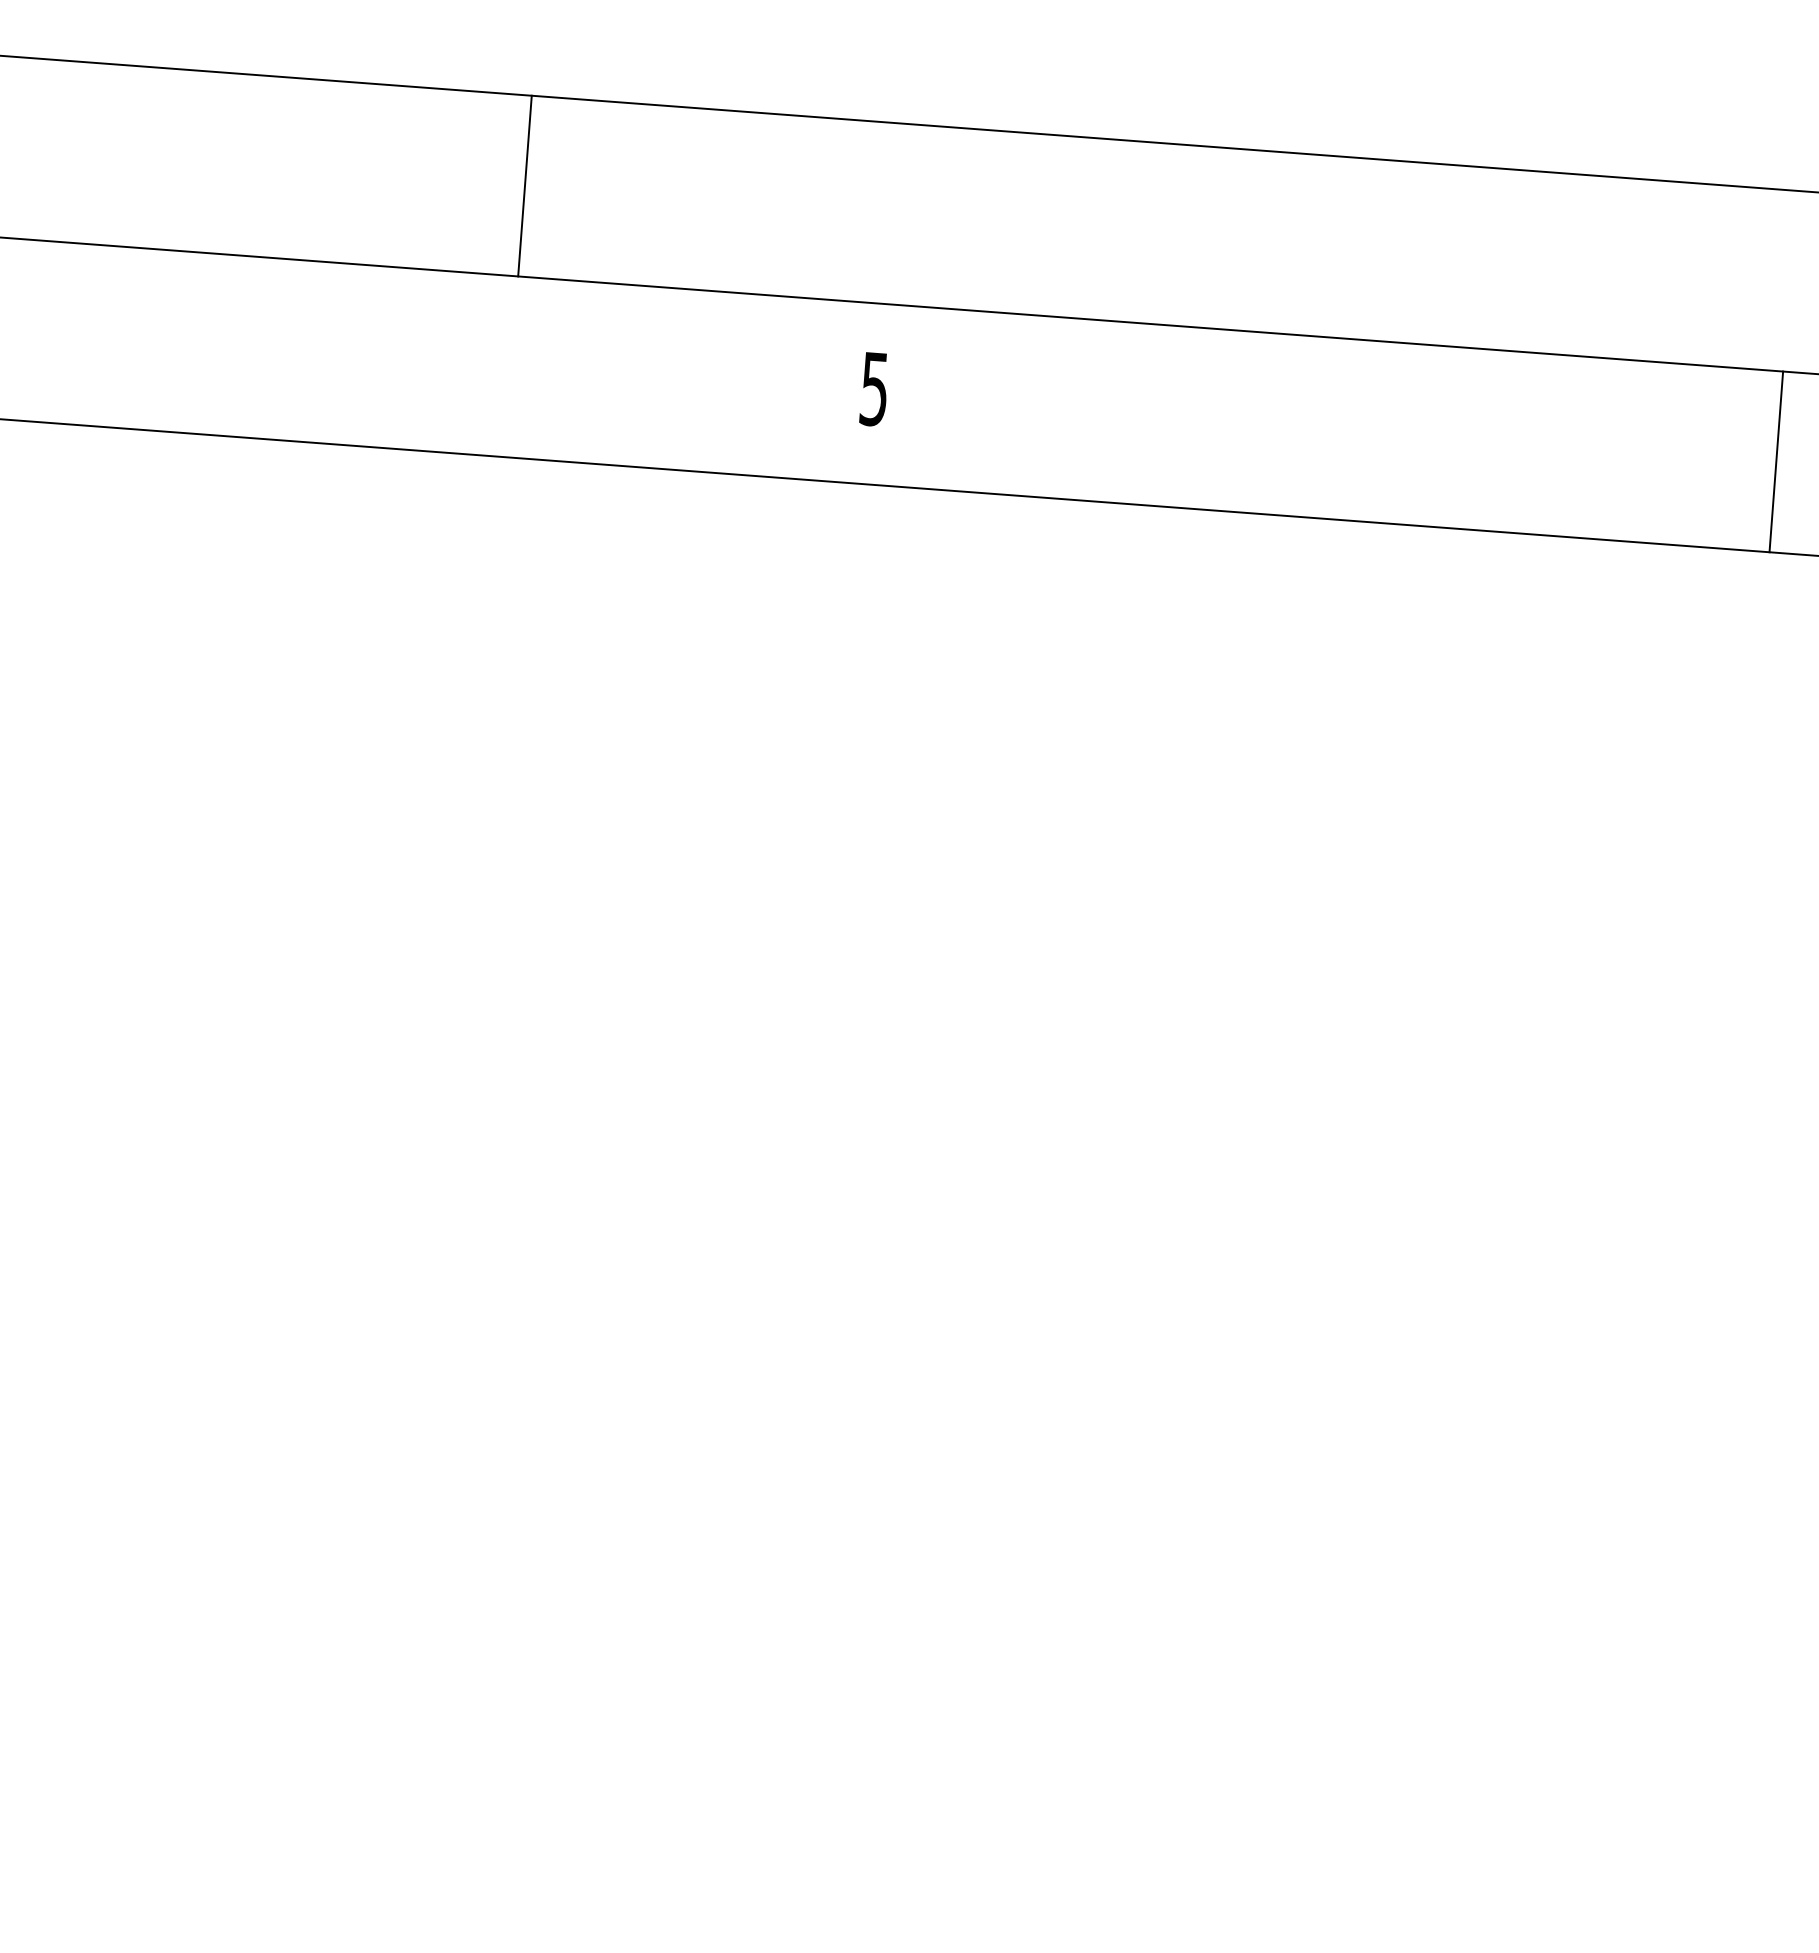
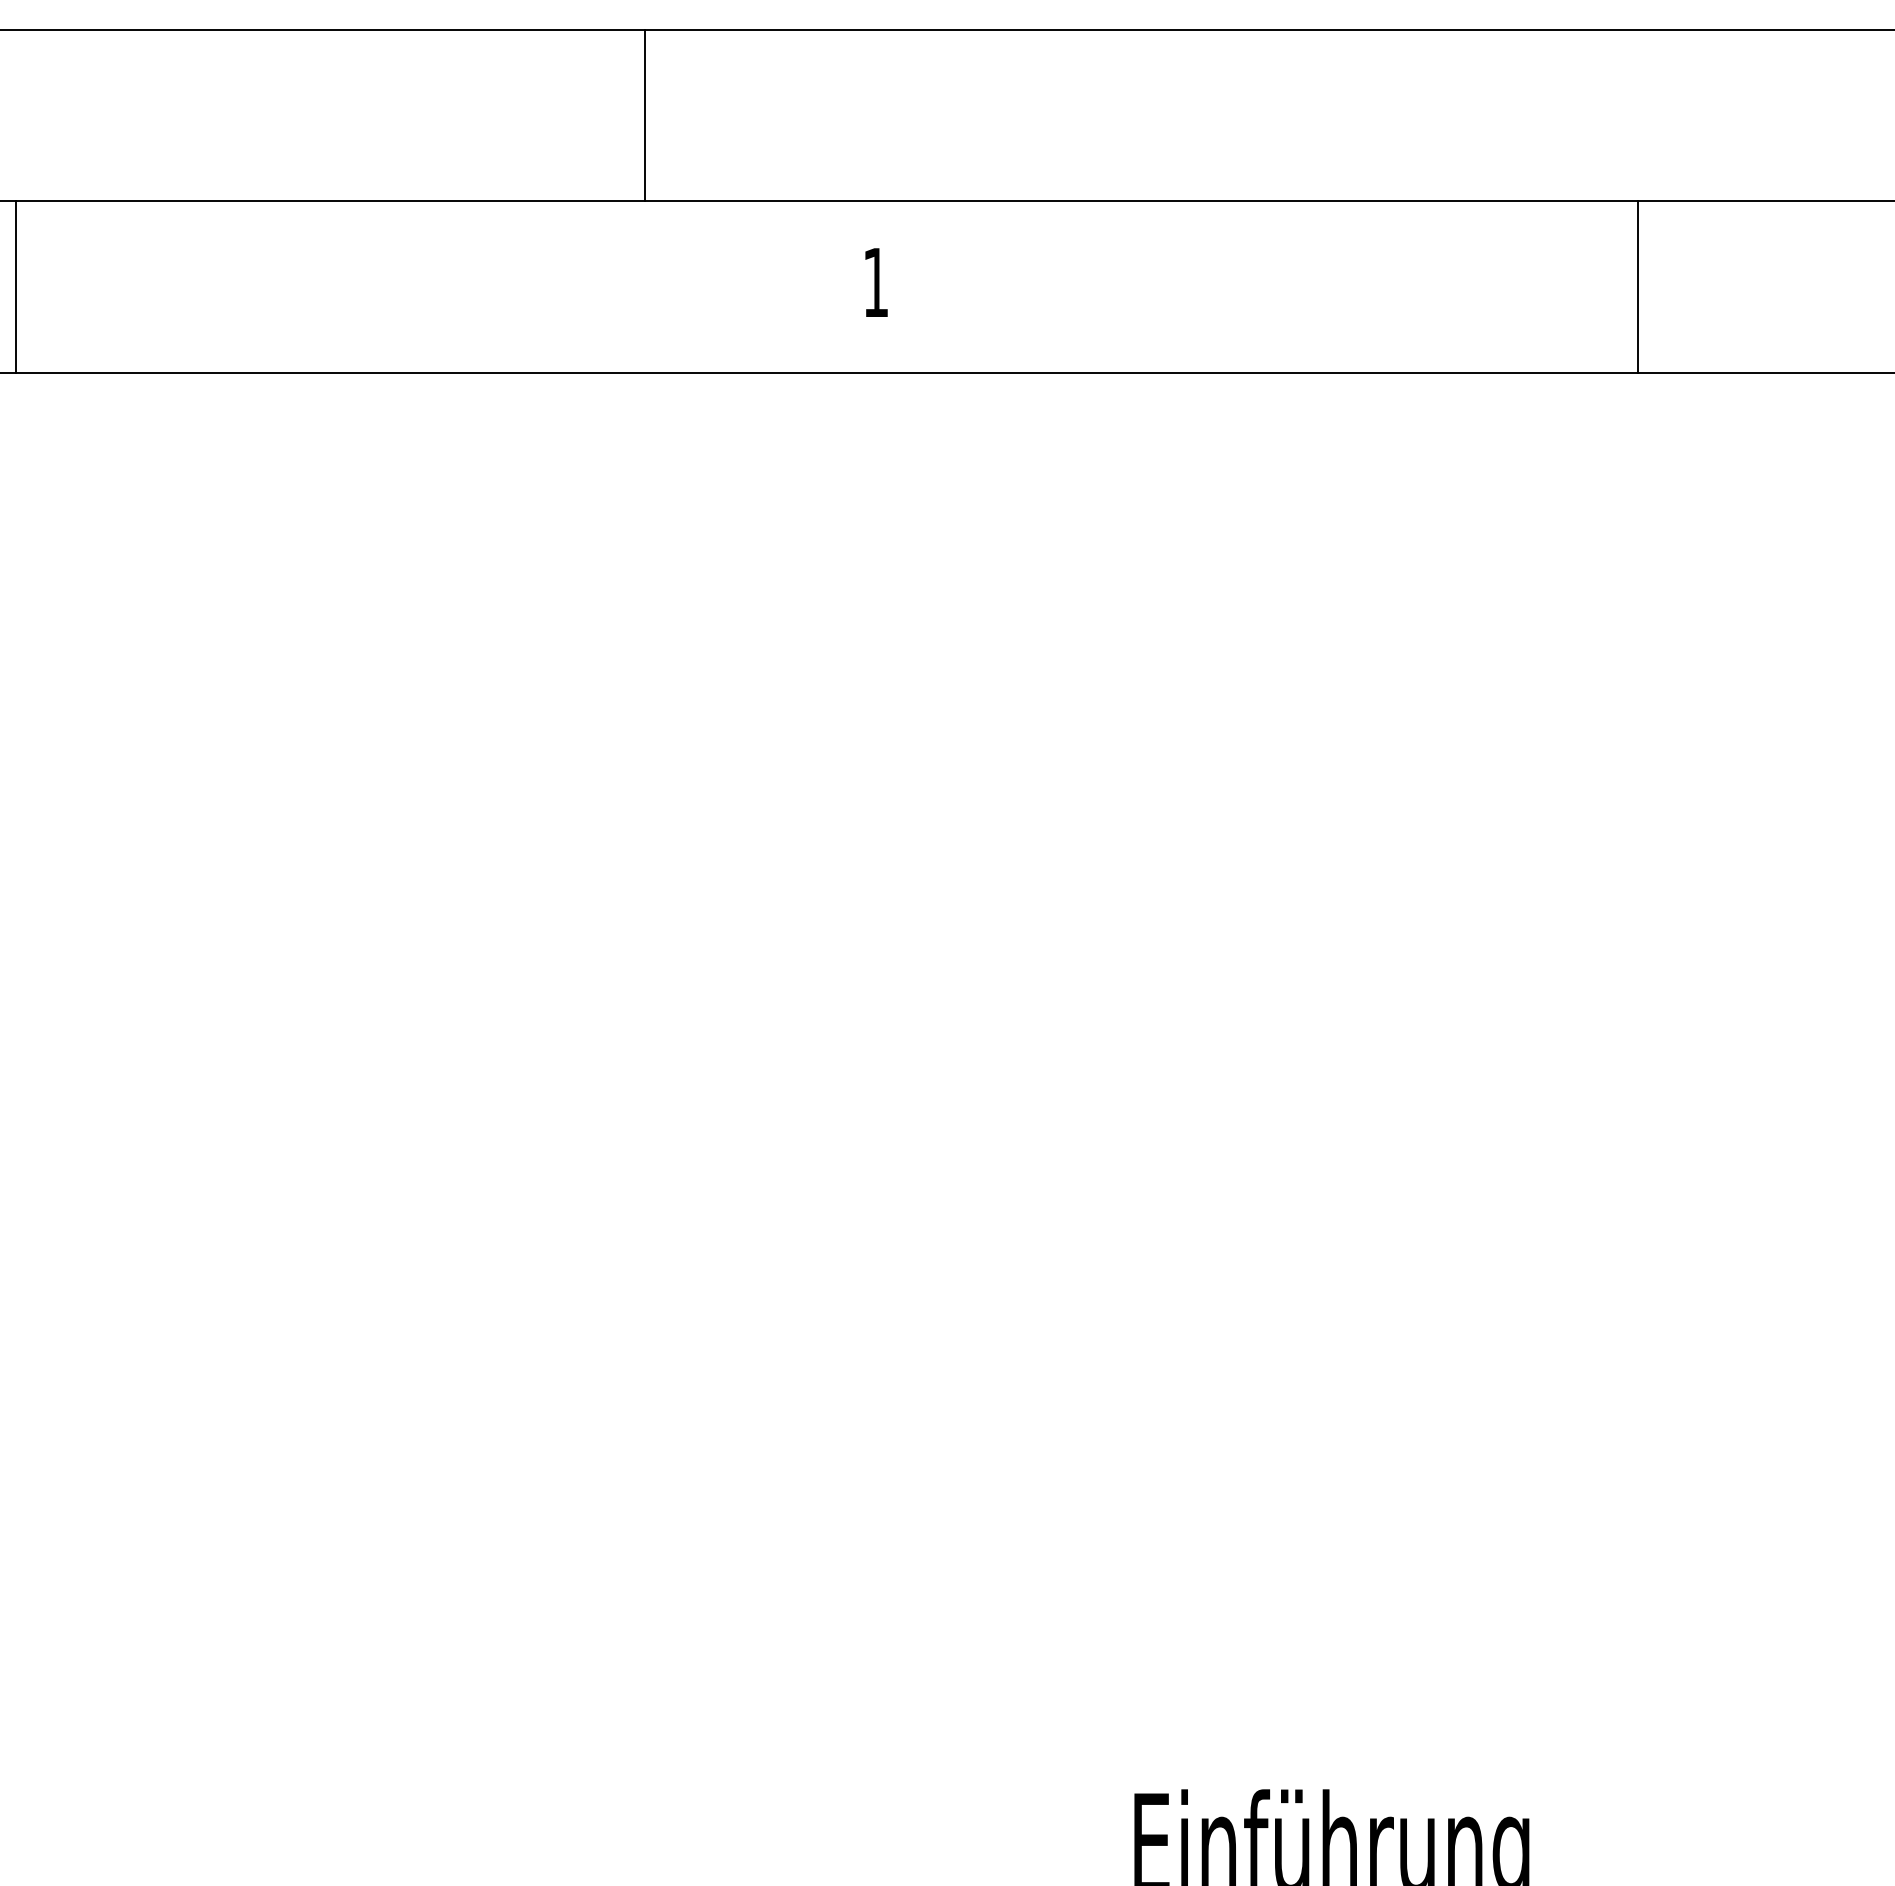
line: (525, 186) -> (645, 115), moved
text: (873, 390) -> (875, 283), 5 -> 1
line: (1776, 462) -> (1637, 287), moved

